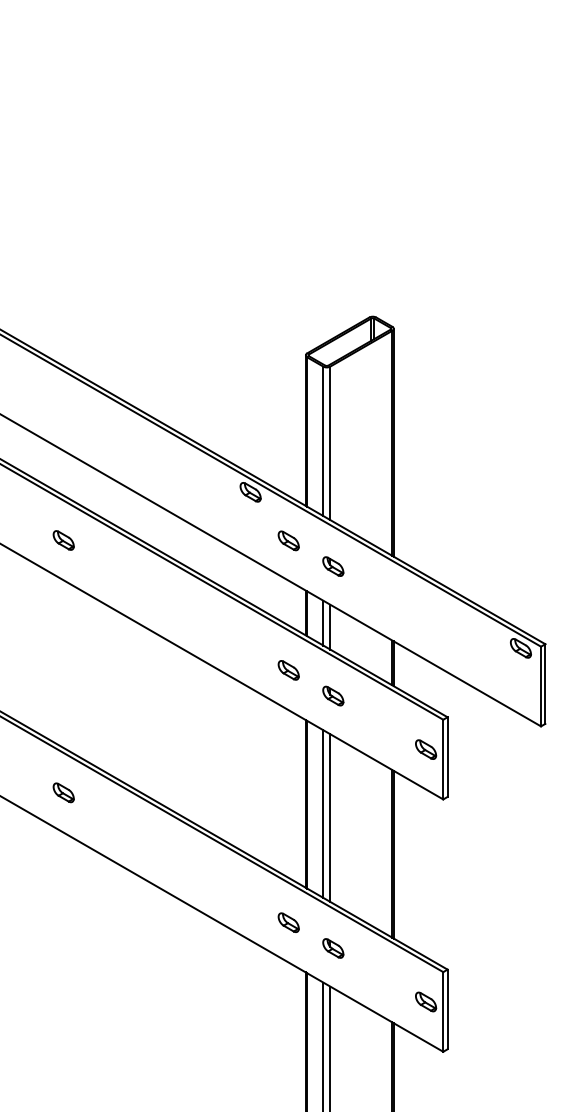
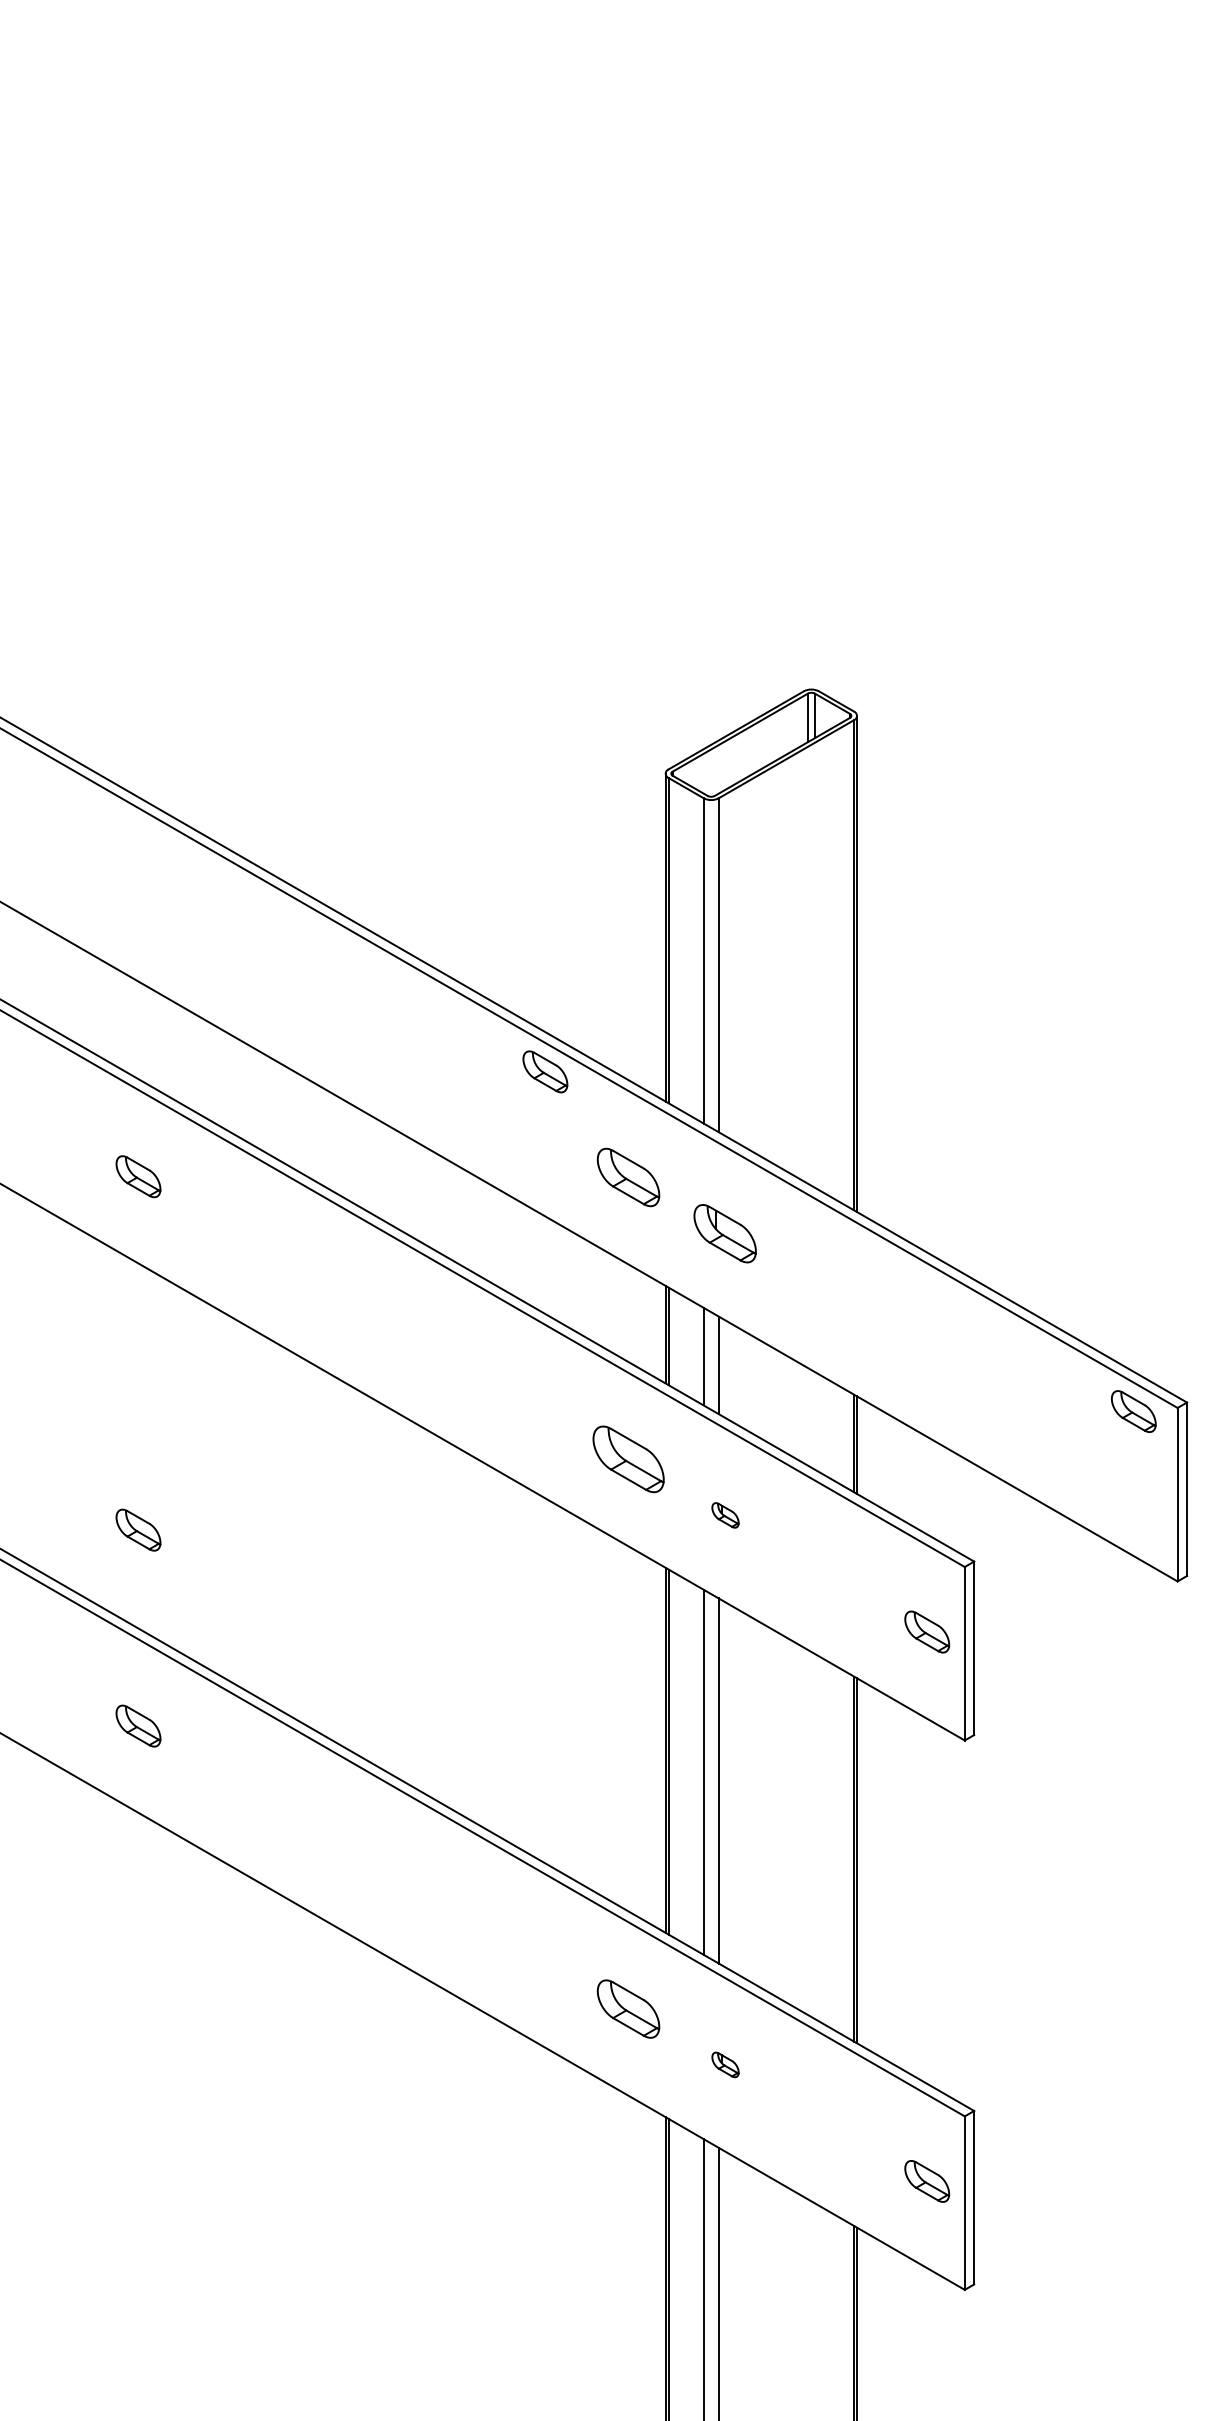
part: (288, 540) -> (627, 1176), size x1.4
part: (333, 566) -> (725, 1233), size x1.4
part: (288, 670) -> (627, 1459), size x1.6
part: (333, 695) -> (725, 1514), size x0.6
part: (63, 702) -> (138, 1529), added
part: (288, 922) -> (627, 2008), size x1.4
part: (333, 948) -> (725, 2064), size x0.6

